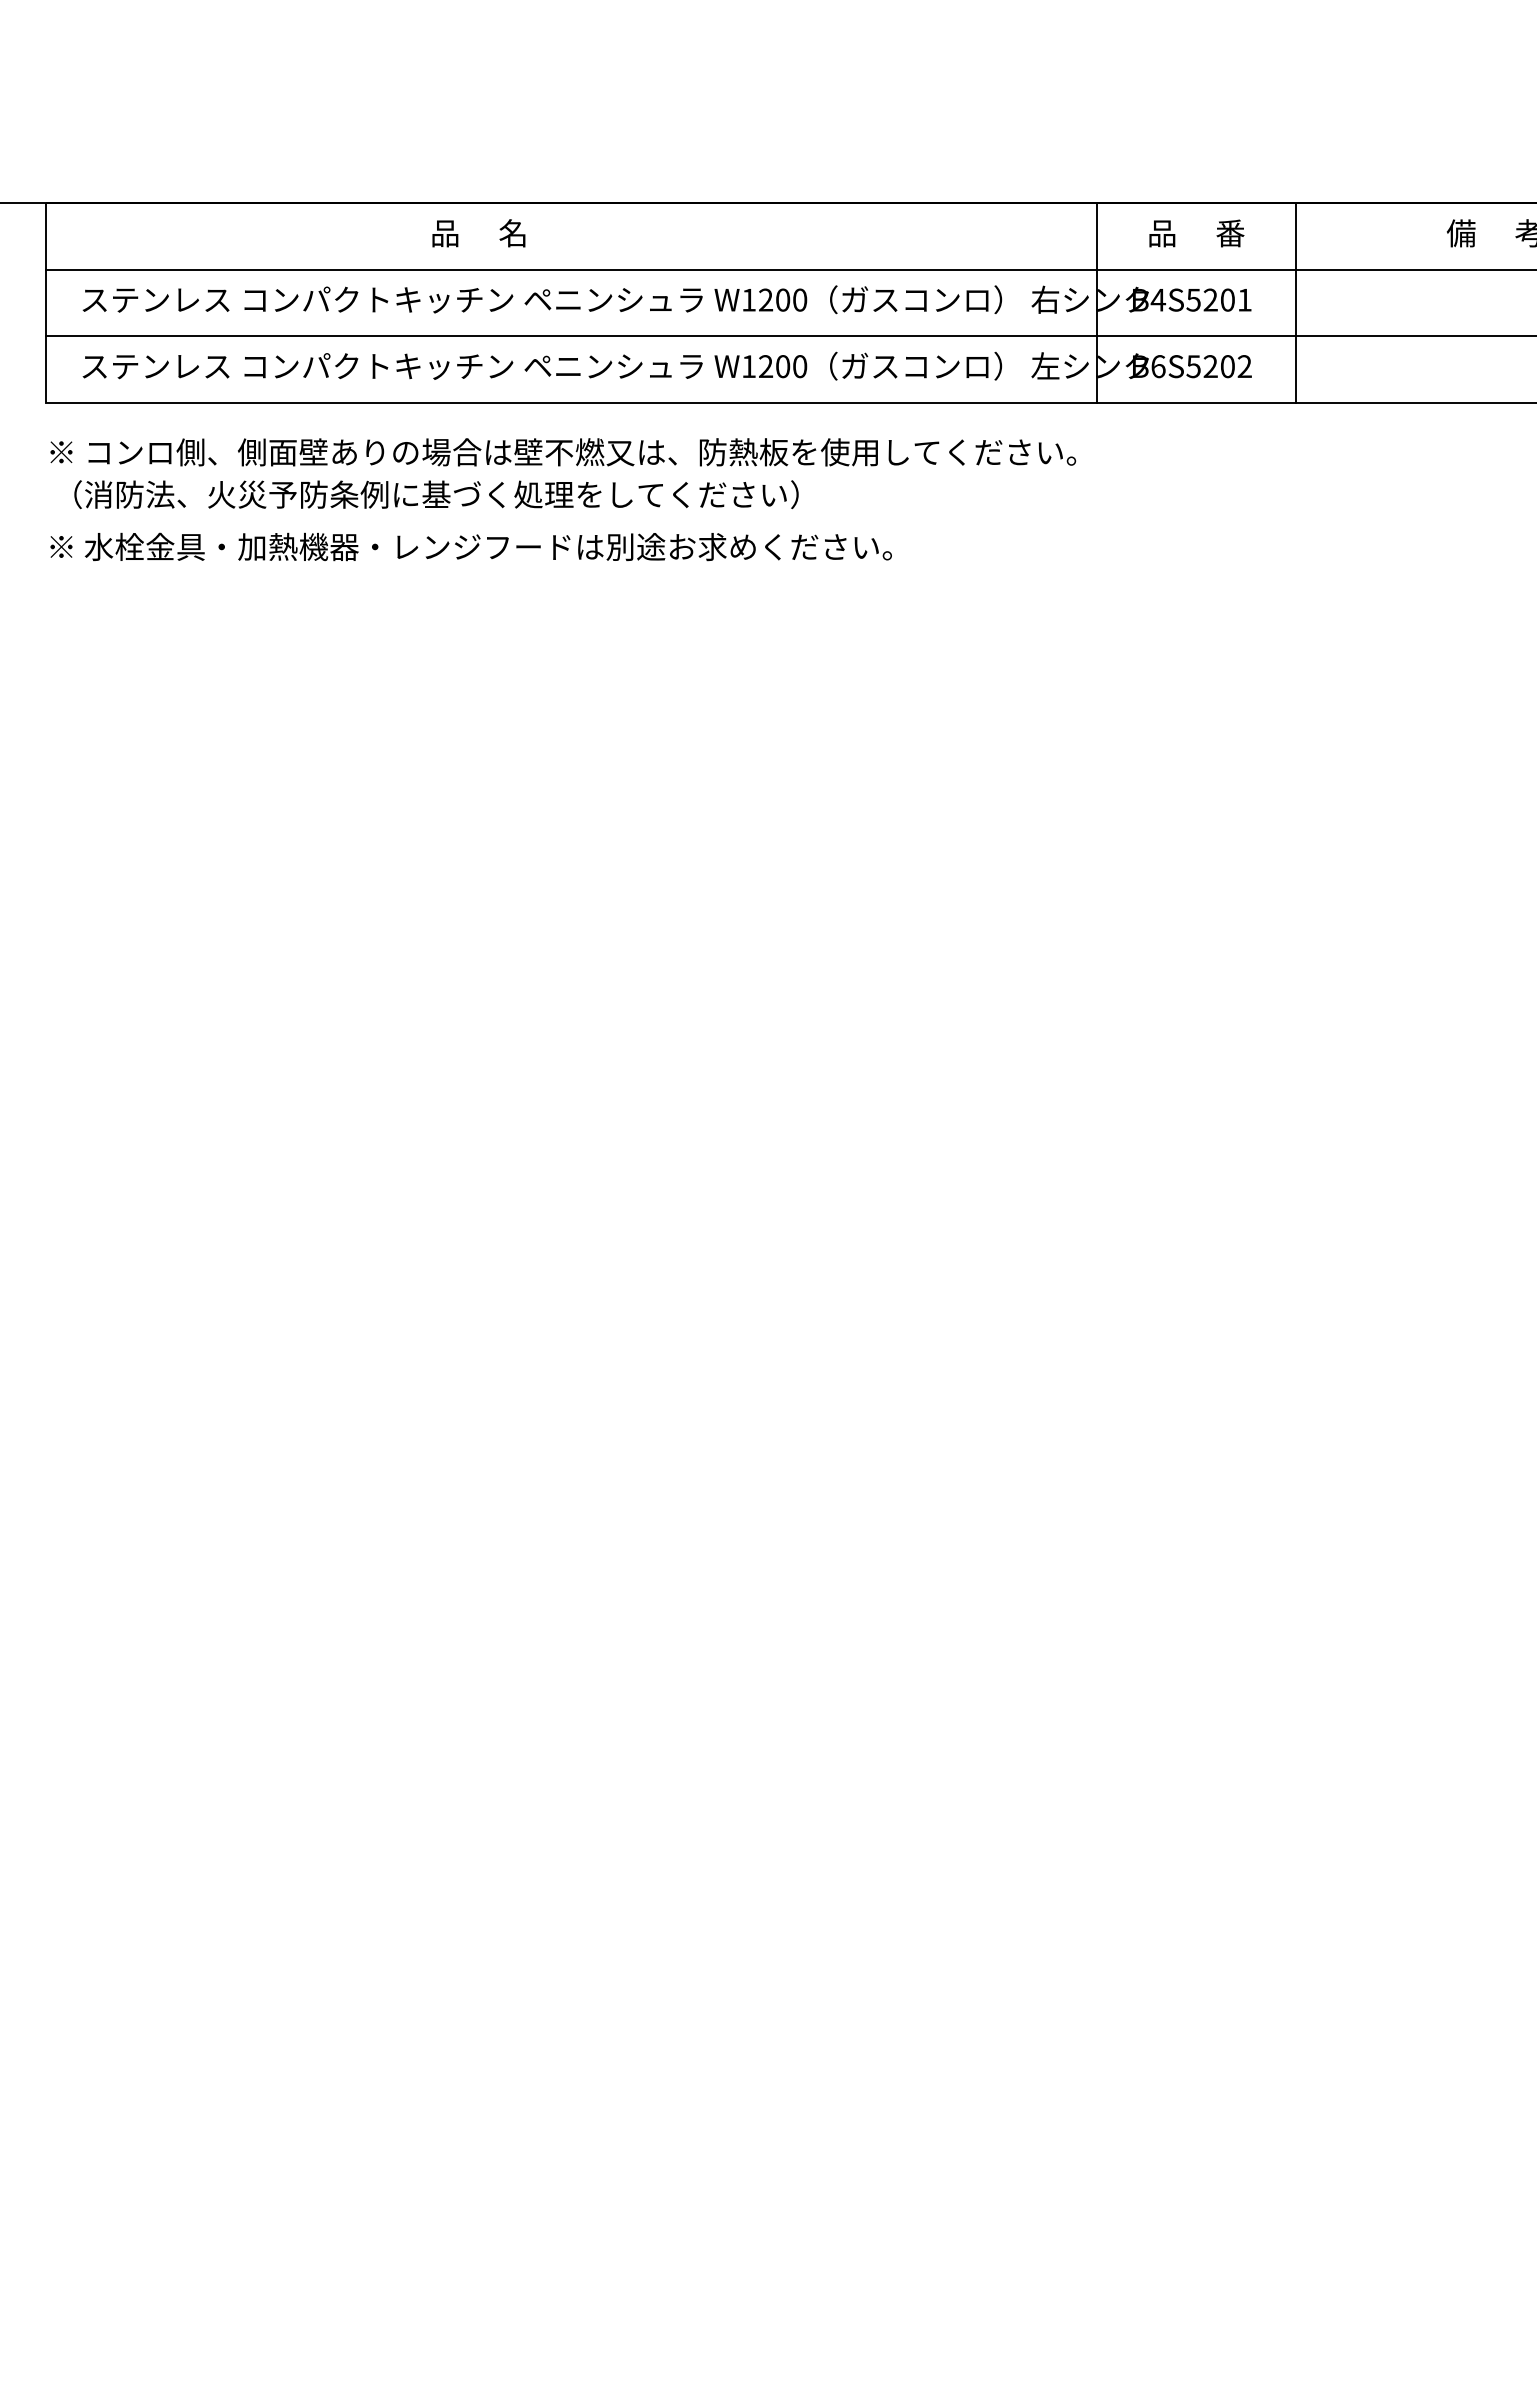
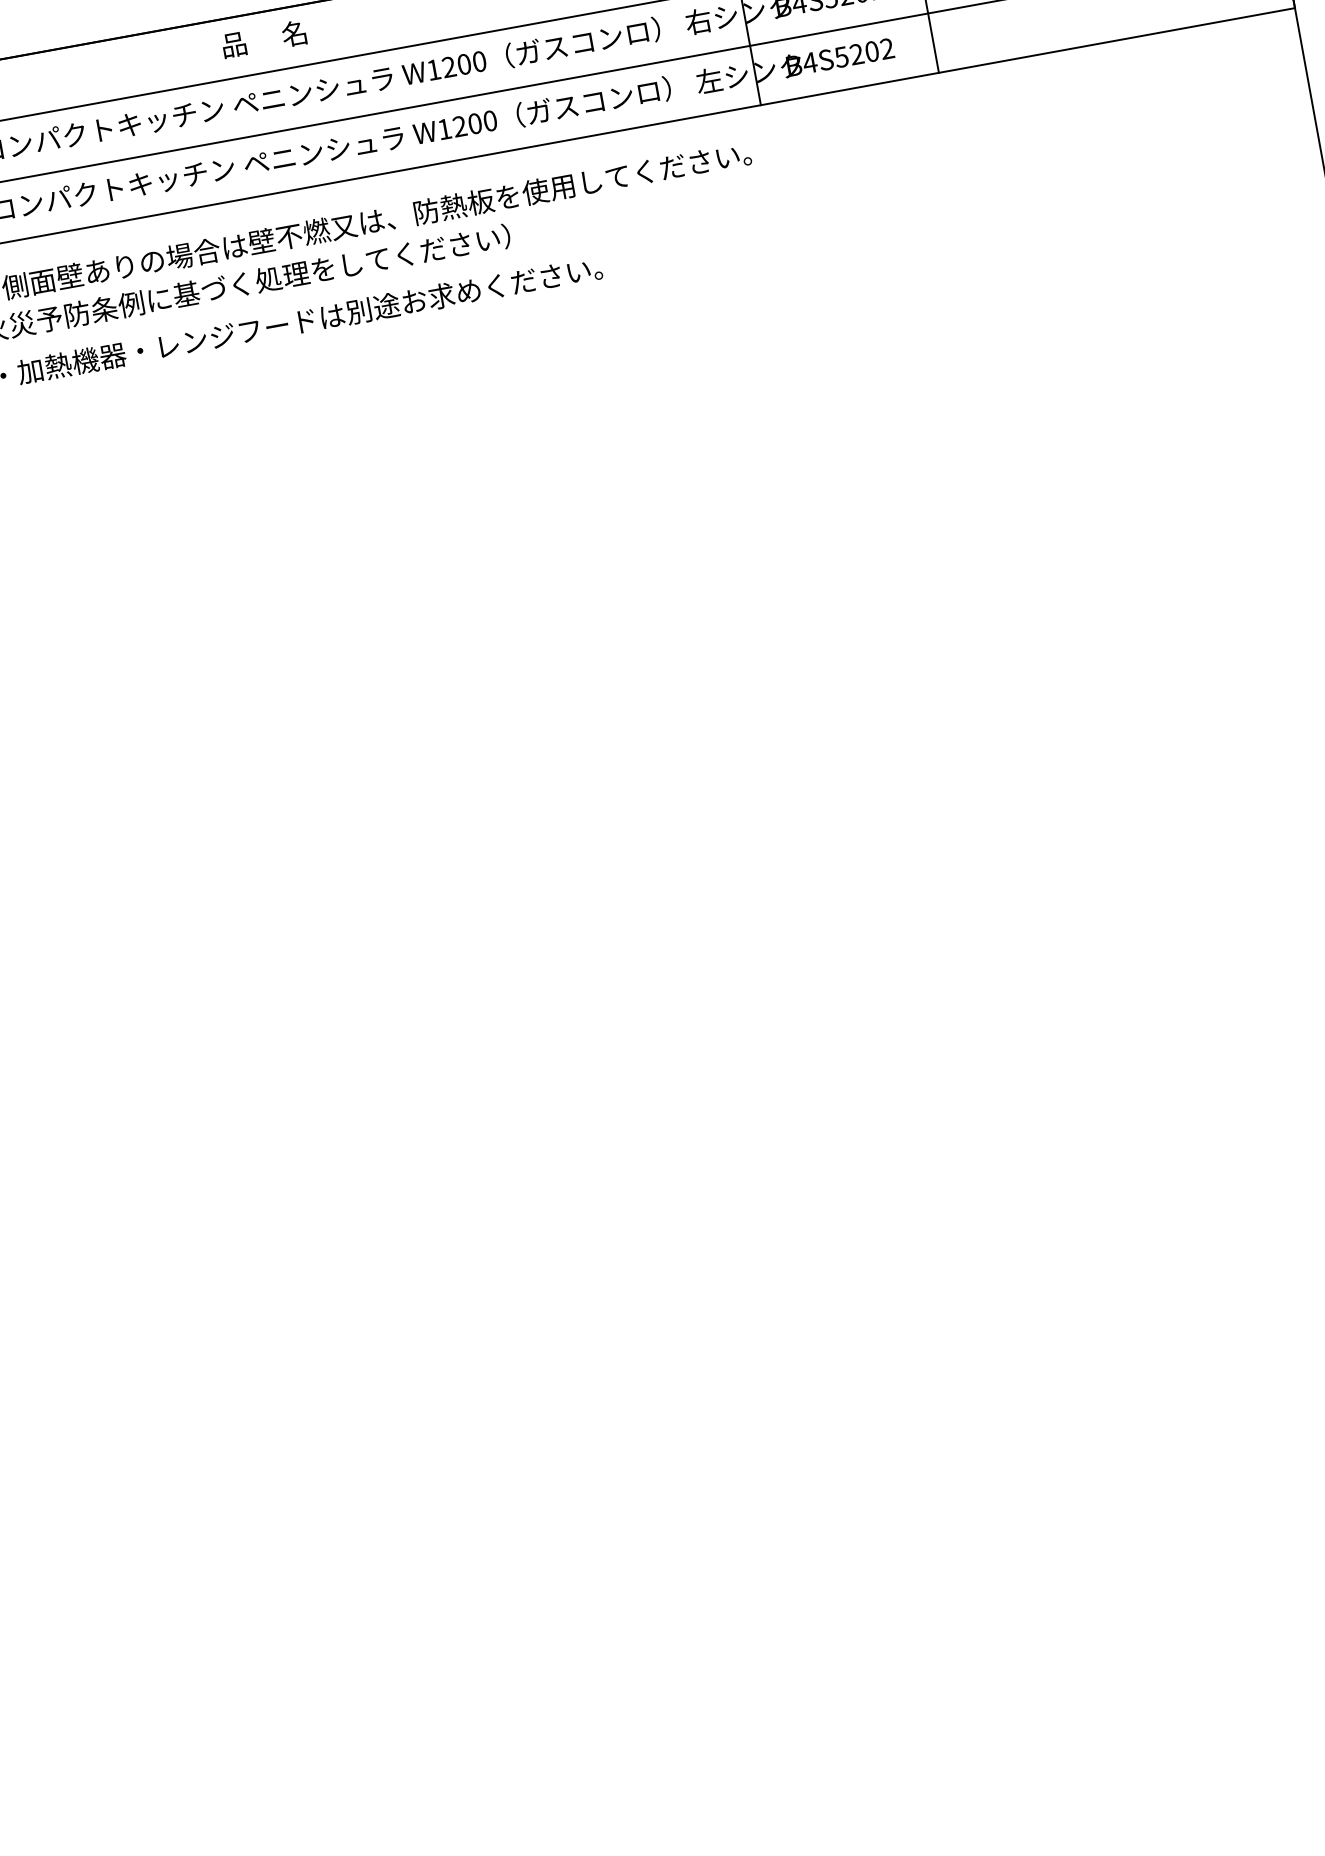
text: (478, 233) -> (263, 39), moved
text: (1158, 366) -> (810, 62), B6S5202 -> B4S5202

